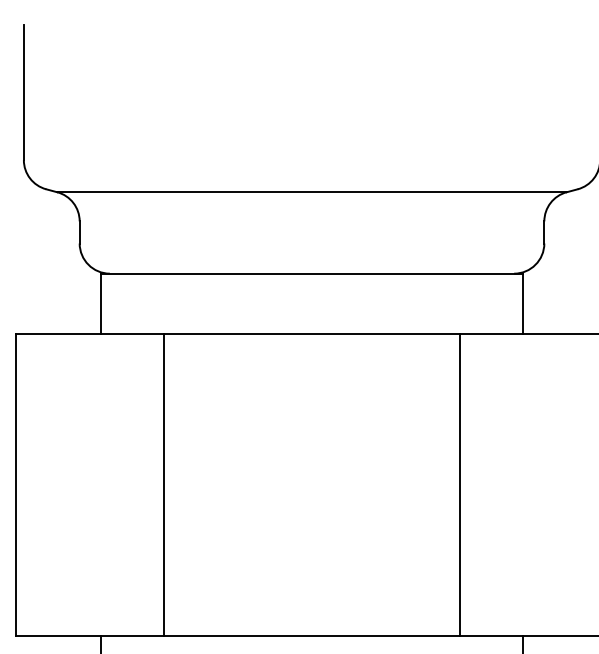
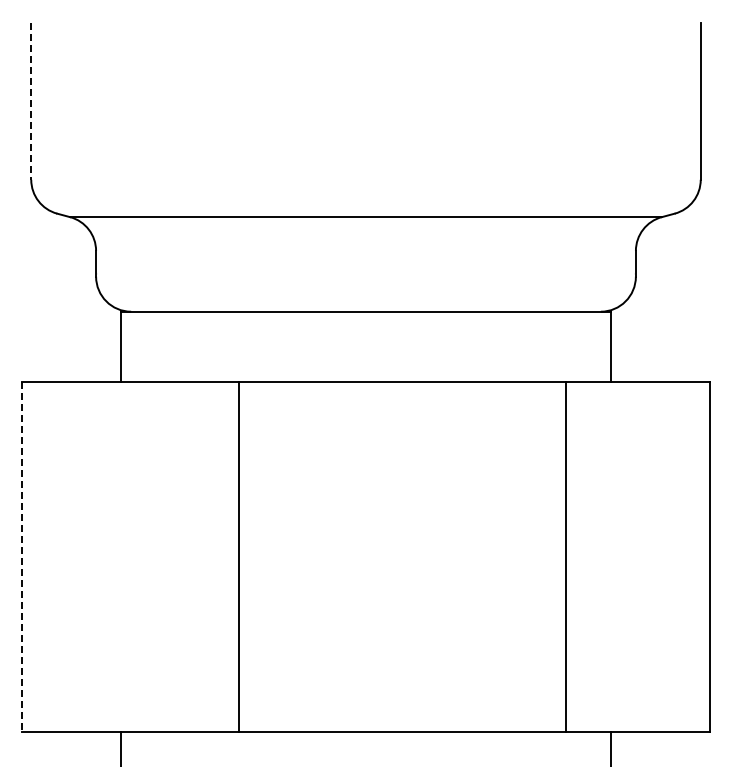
line: (24, 92) -> (31, 101), solid -> dashed
line: (163, 484) -> (238, 556), moved
line: (460, 484) -> (566, 556), moved
line: (15, 485) -> (21, 557), solid -> dashed

